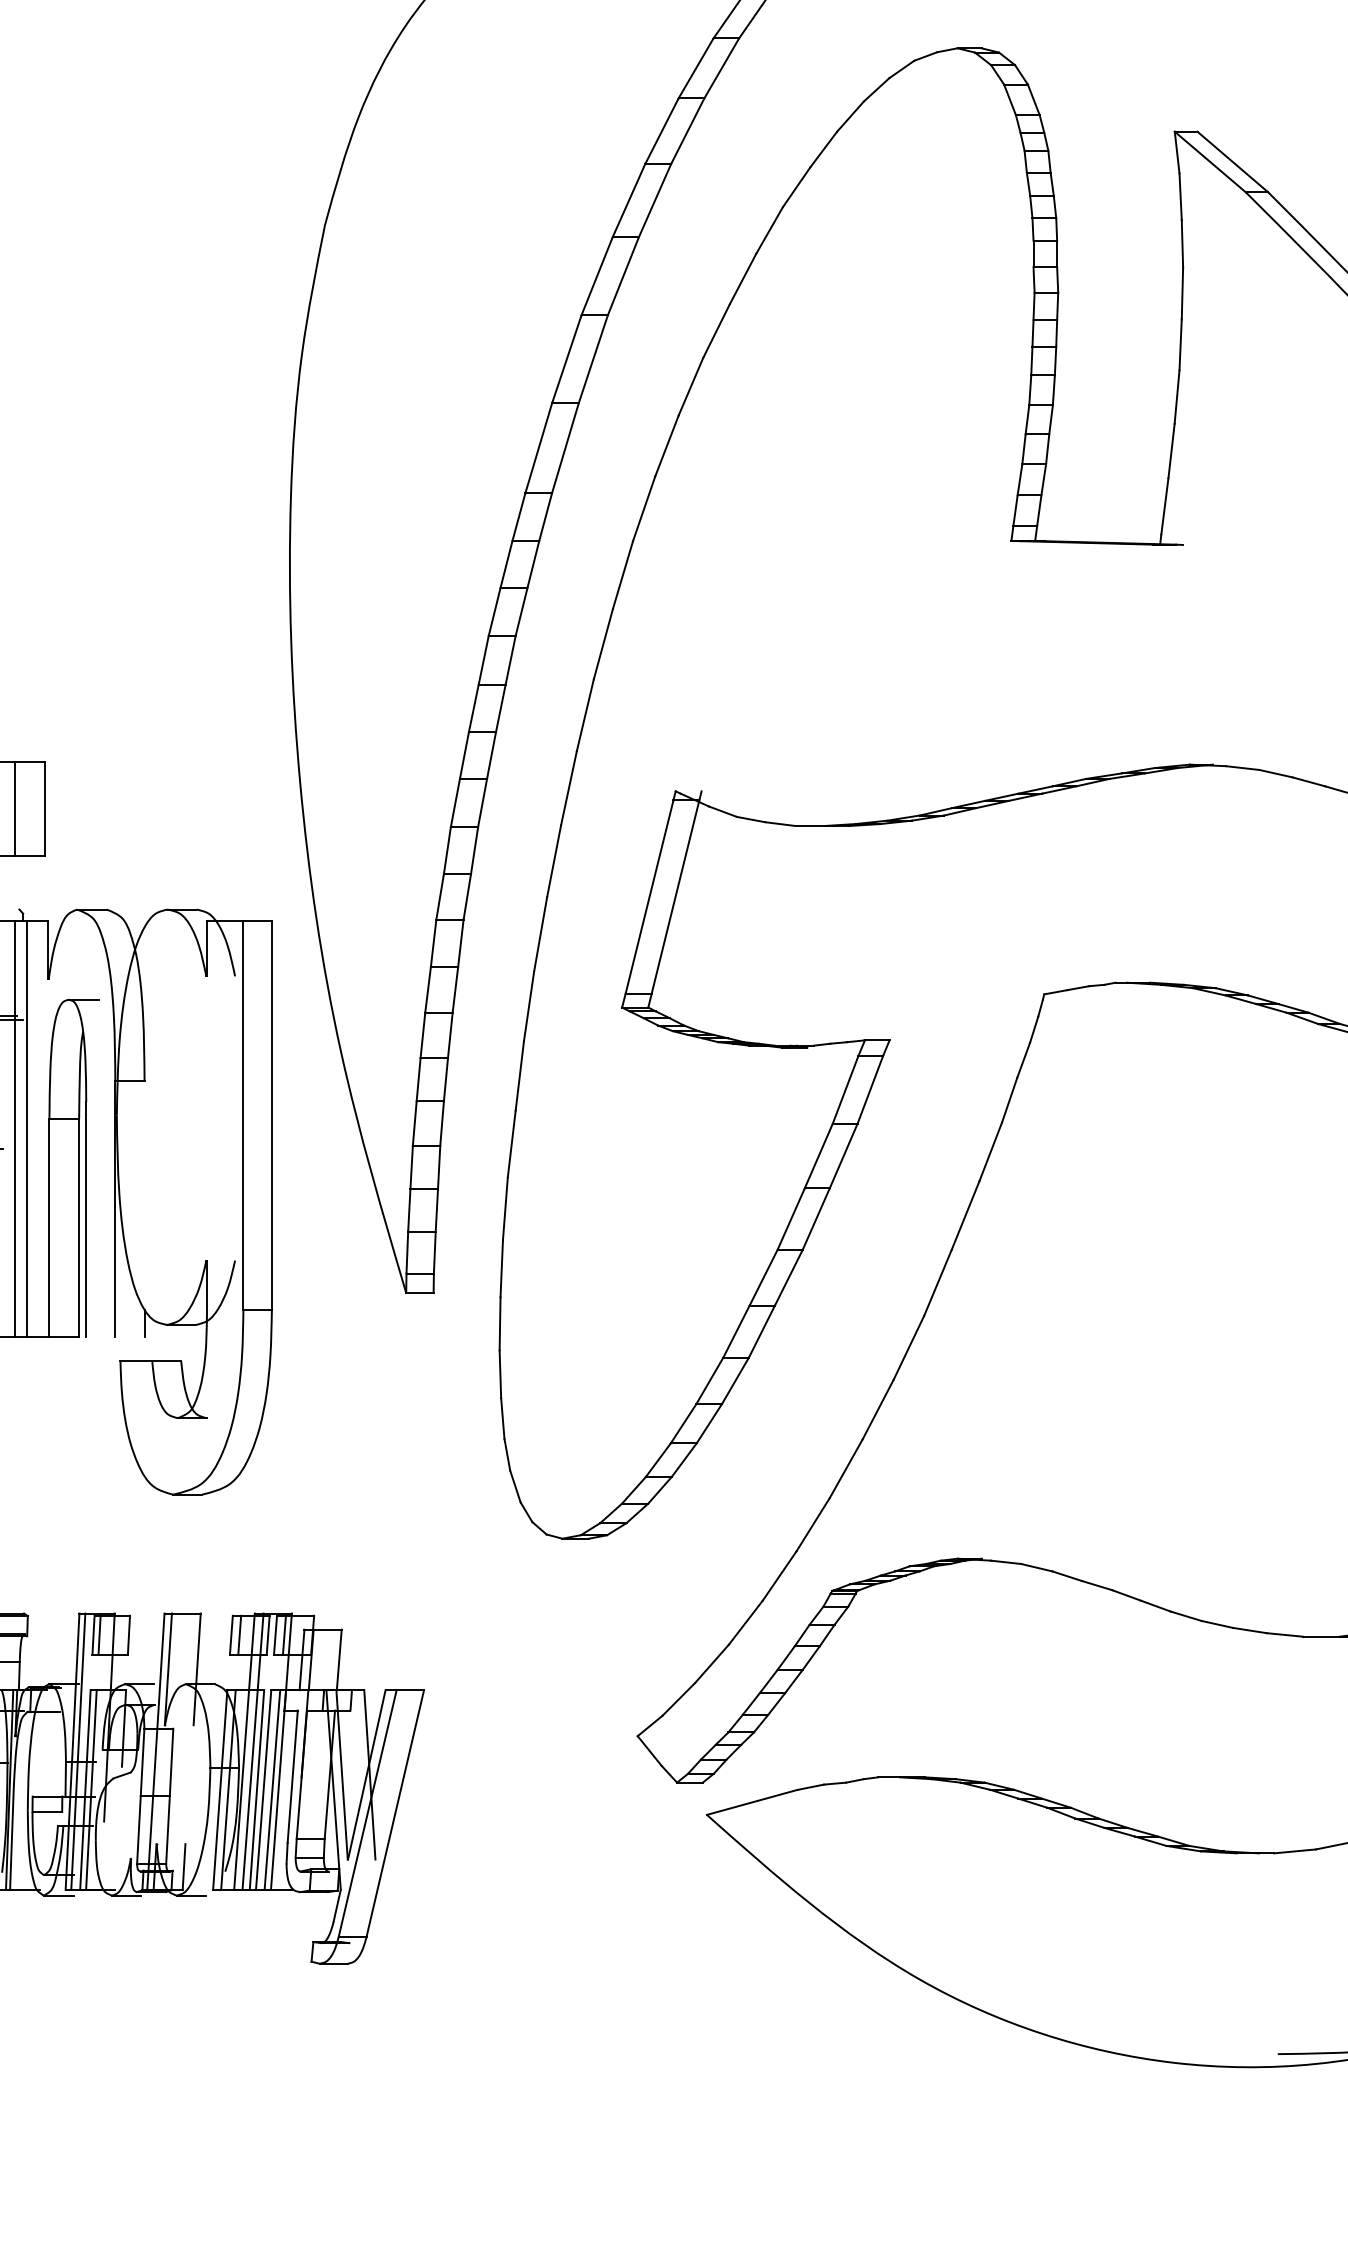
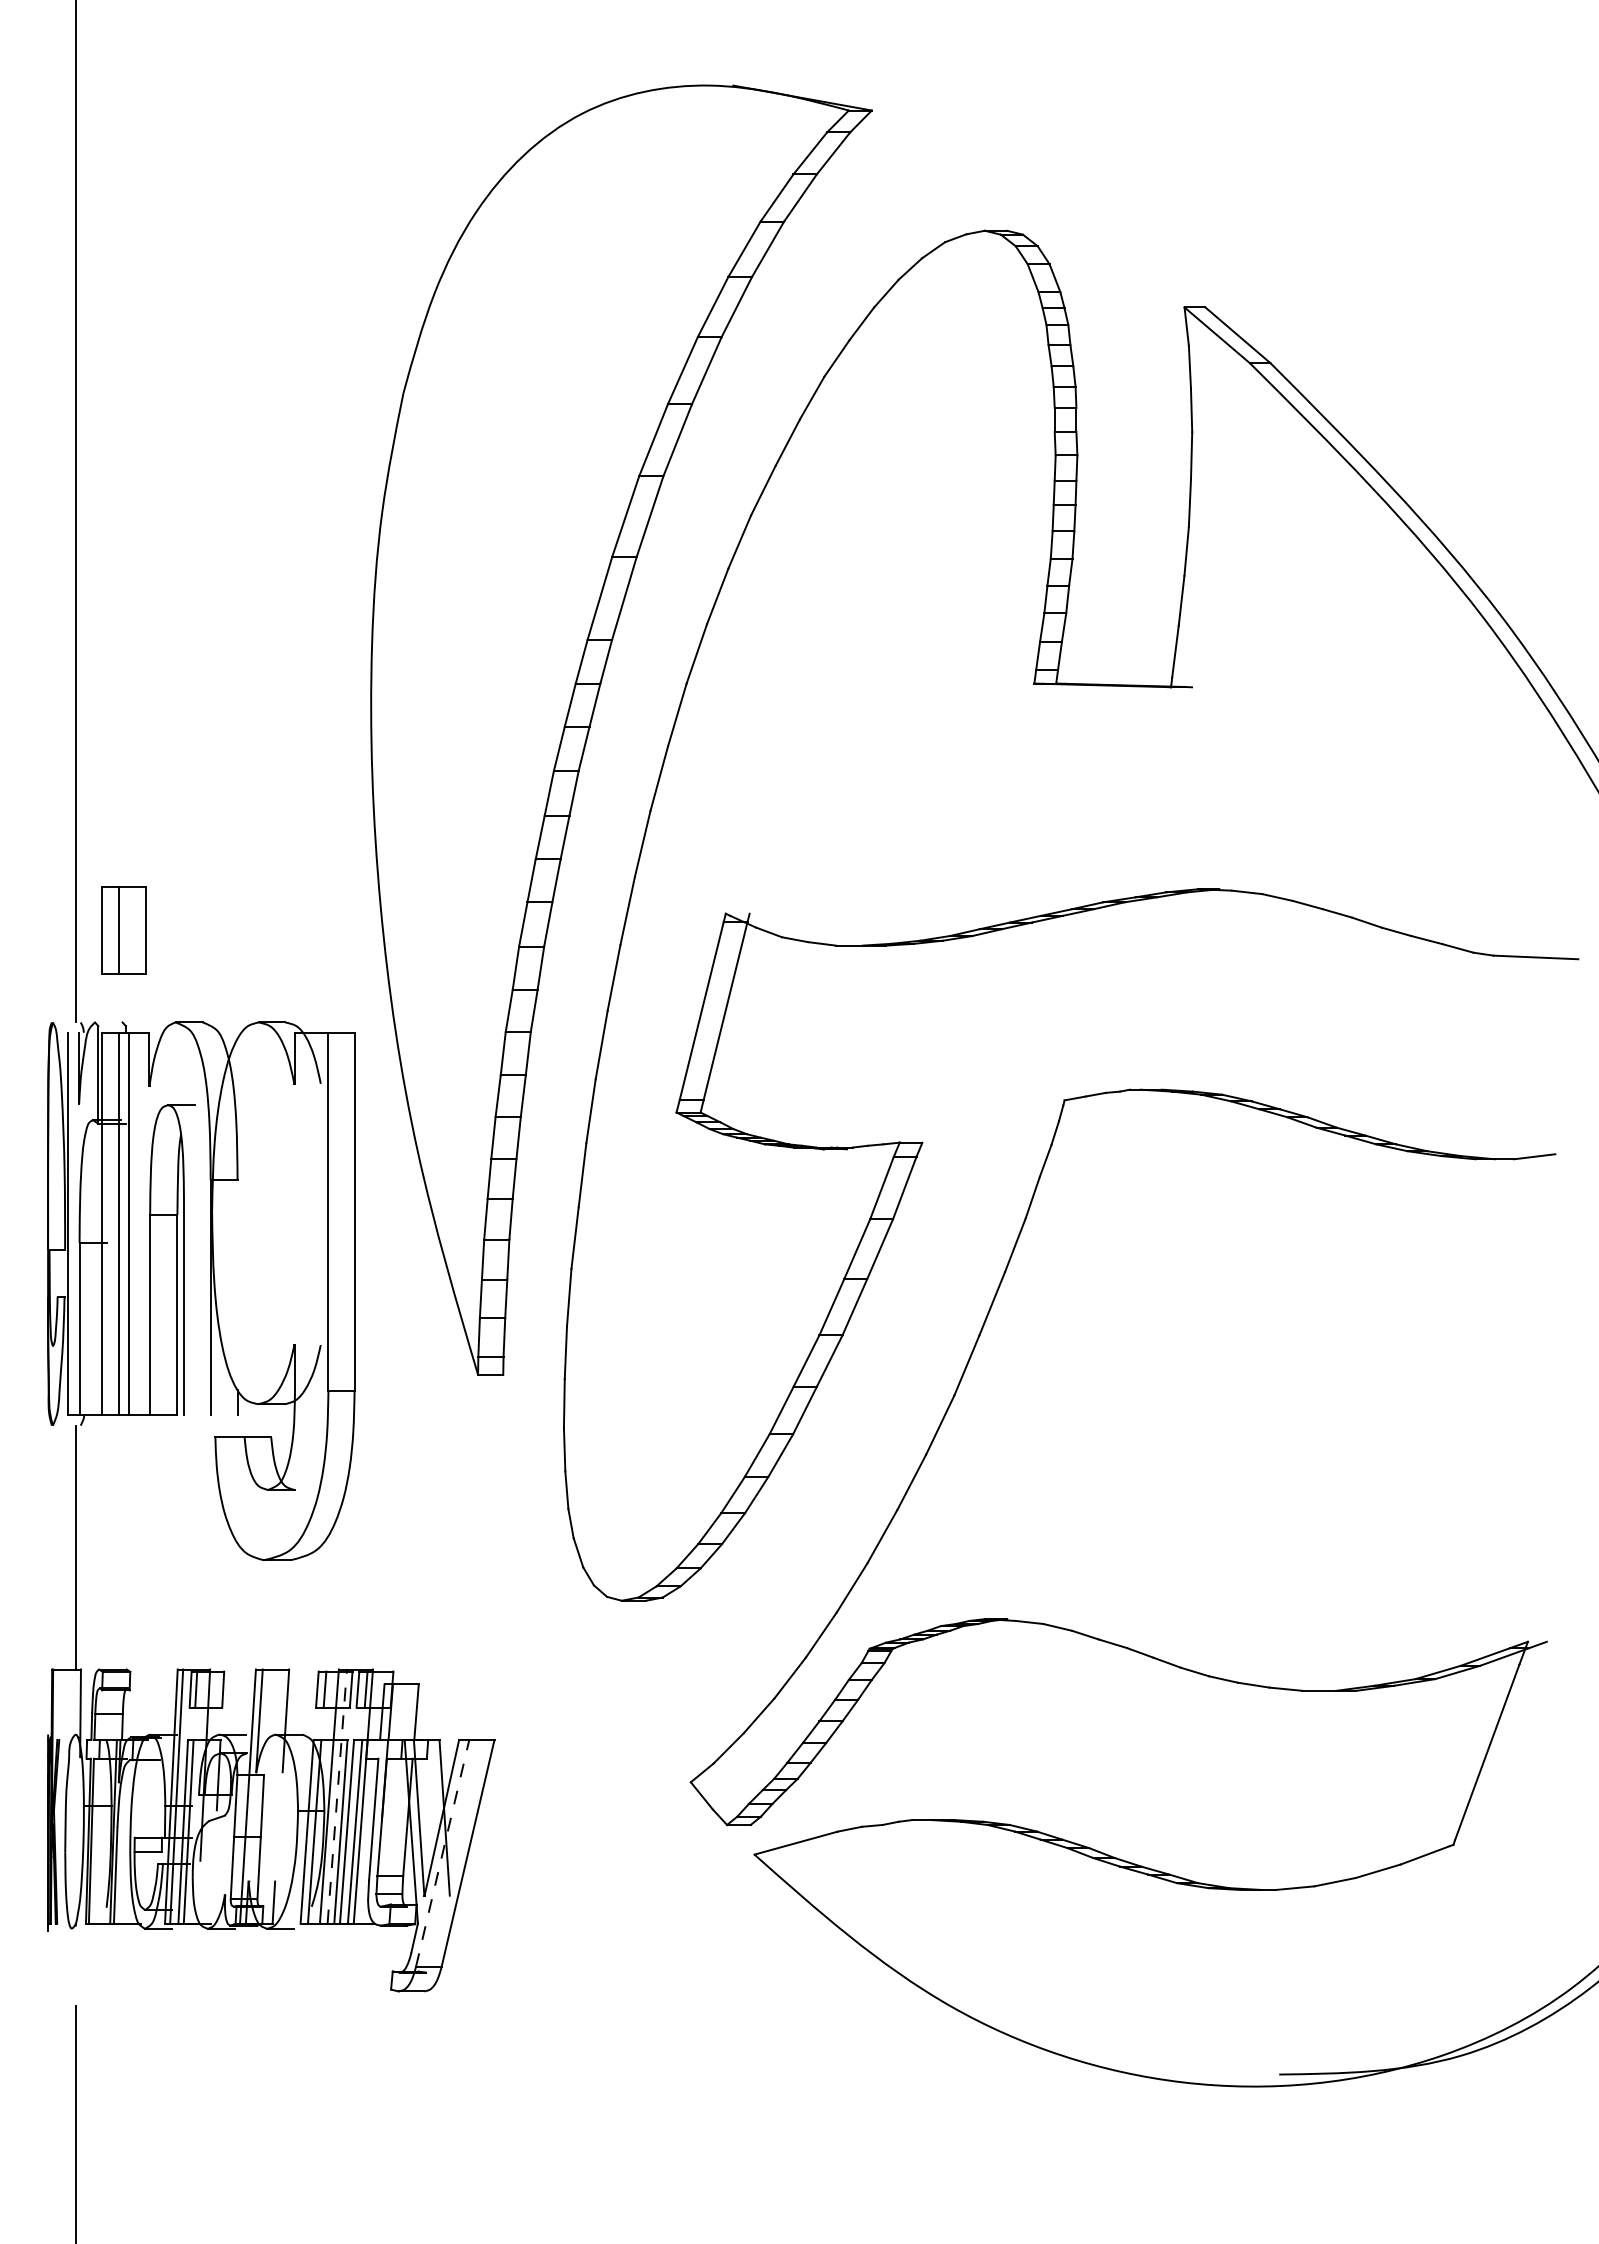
line: (253, 1751) -> (337, 1796), solid -> dashed
line: (367, 1813) -> (442, 1853), solid -> dashed

